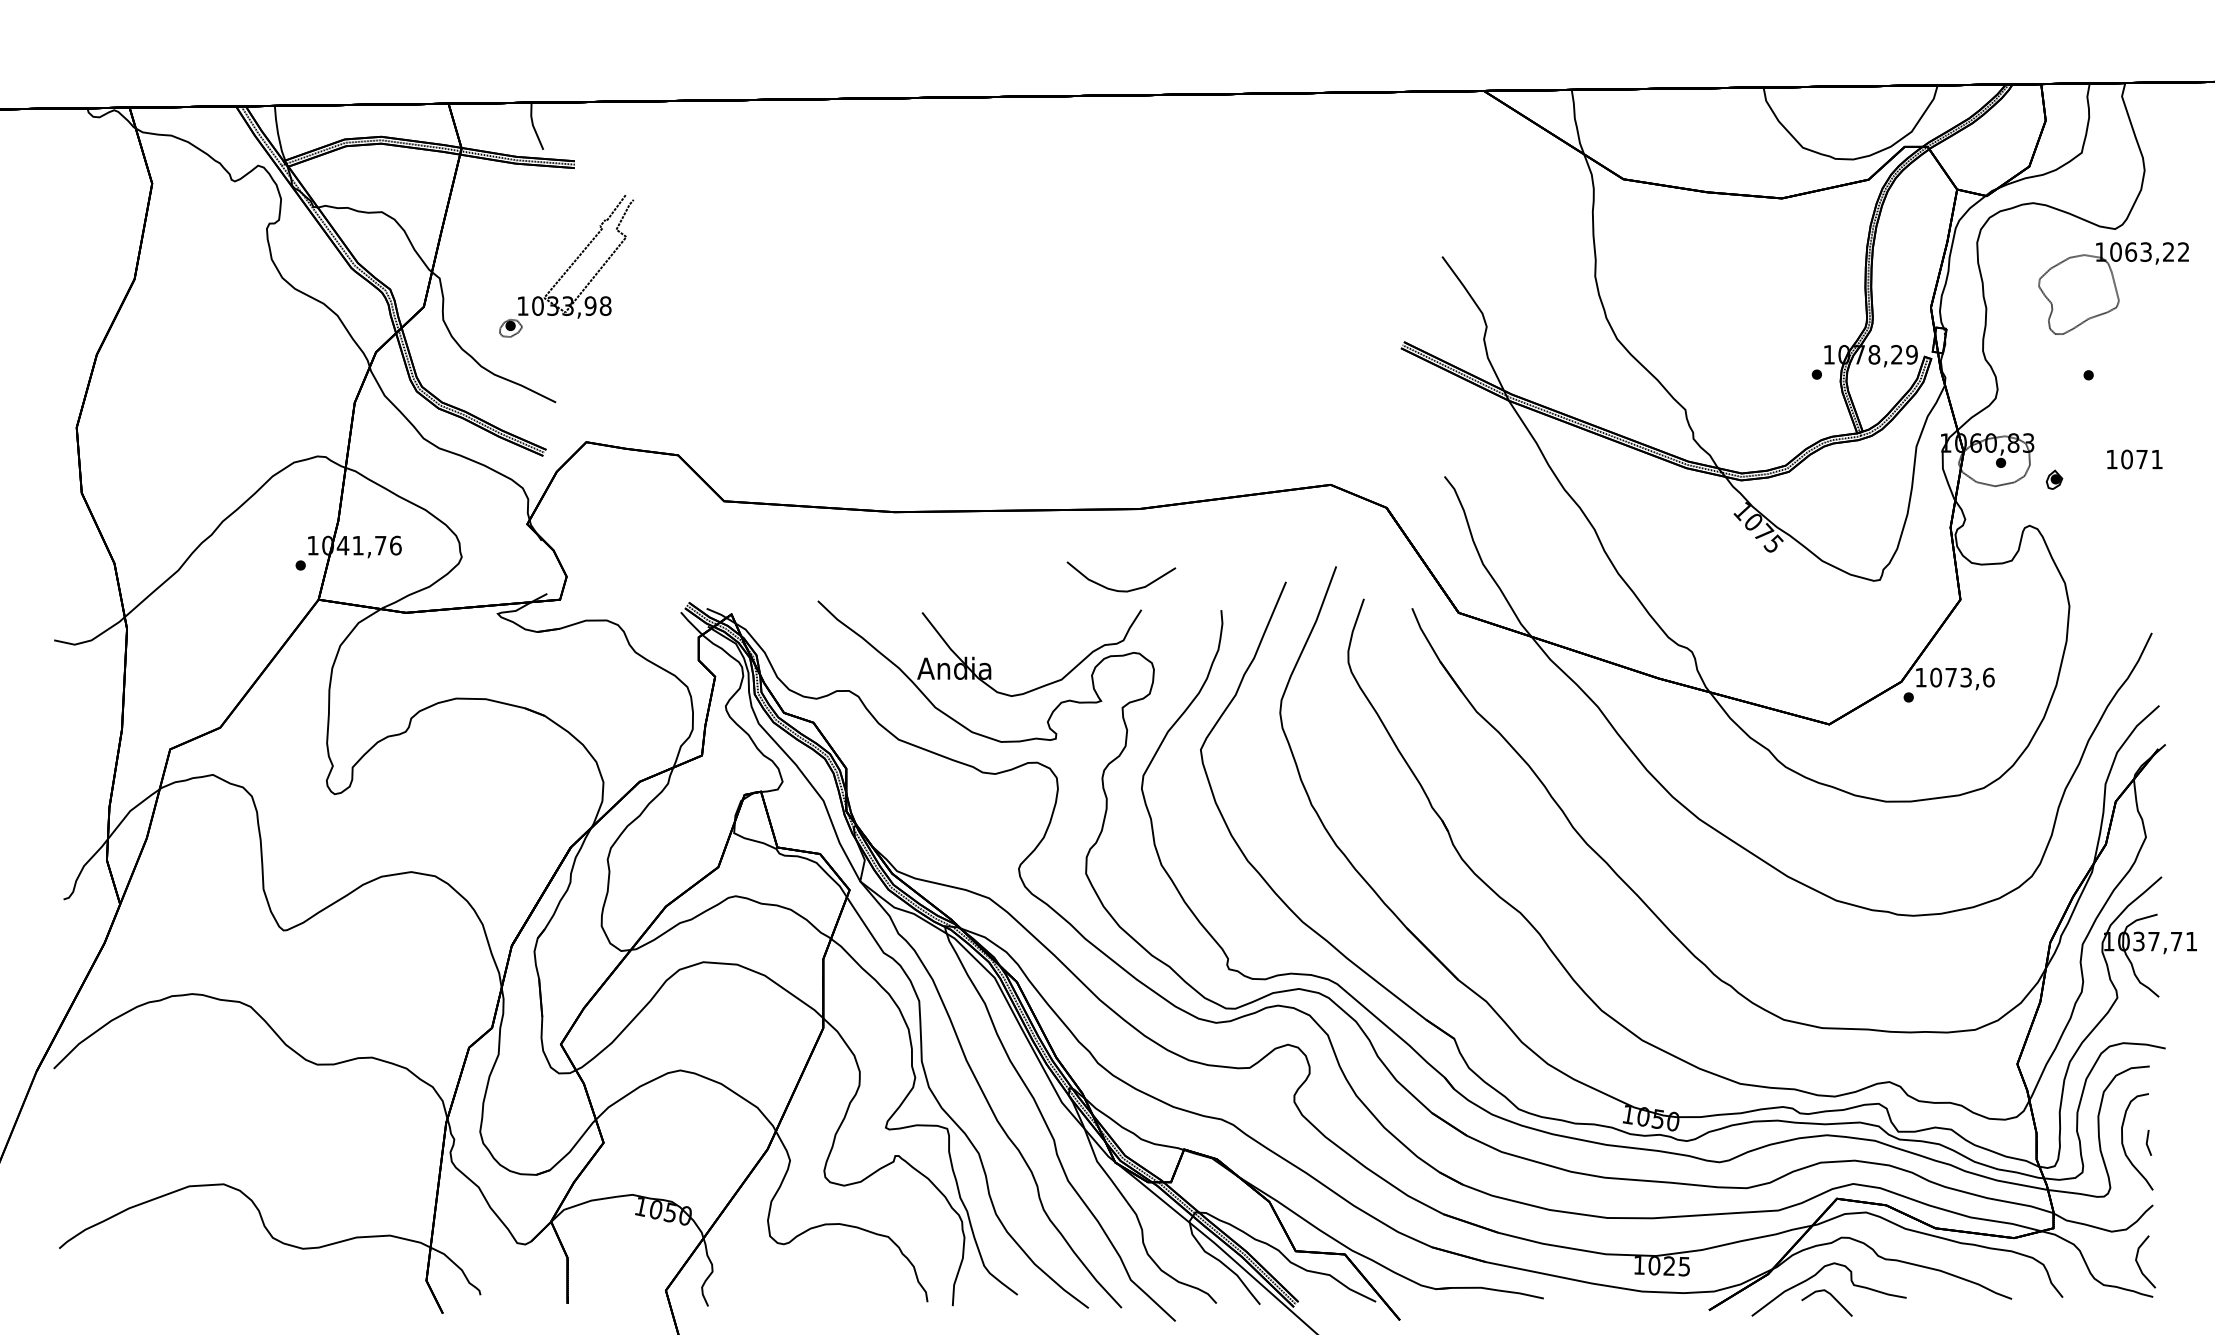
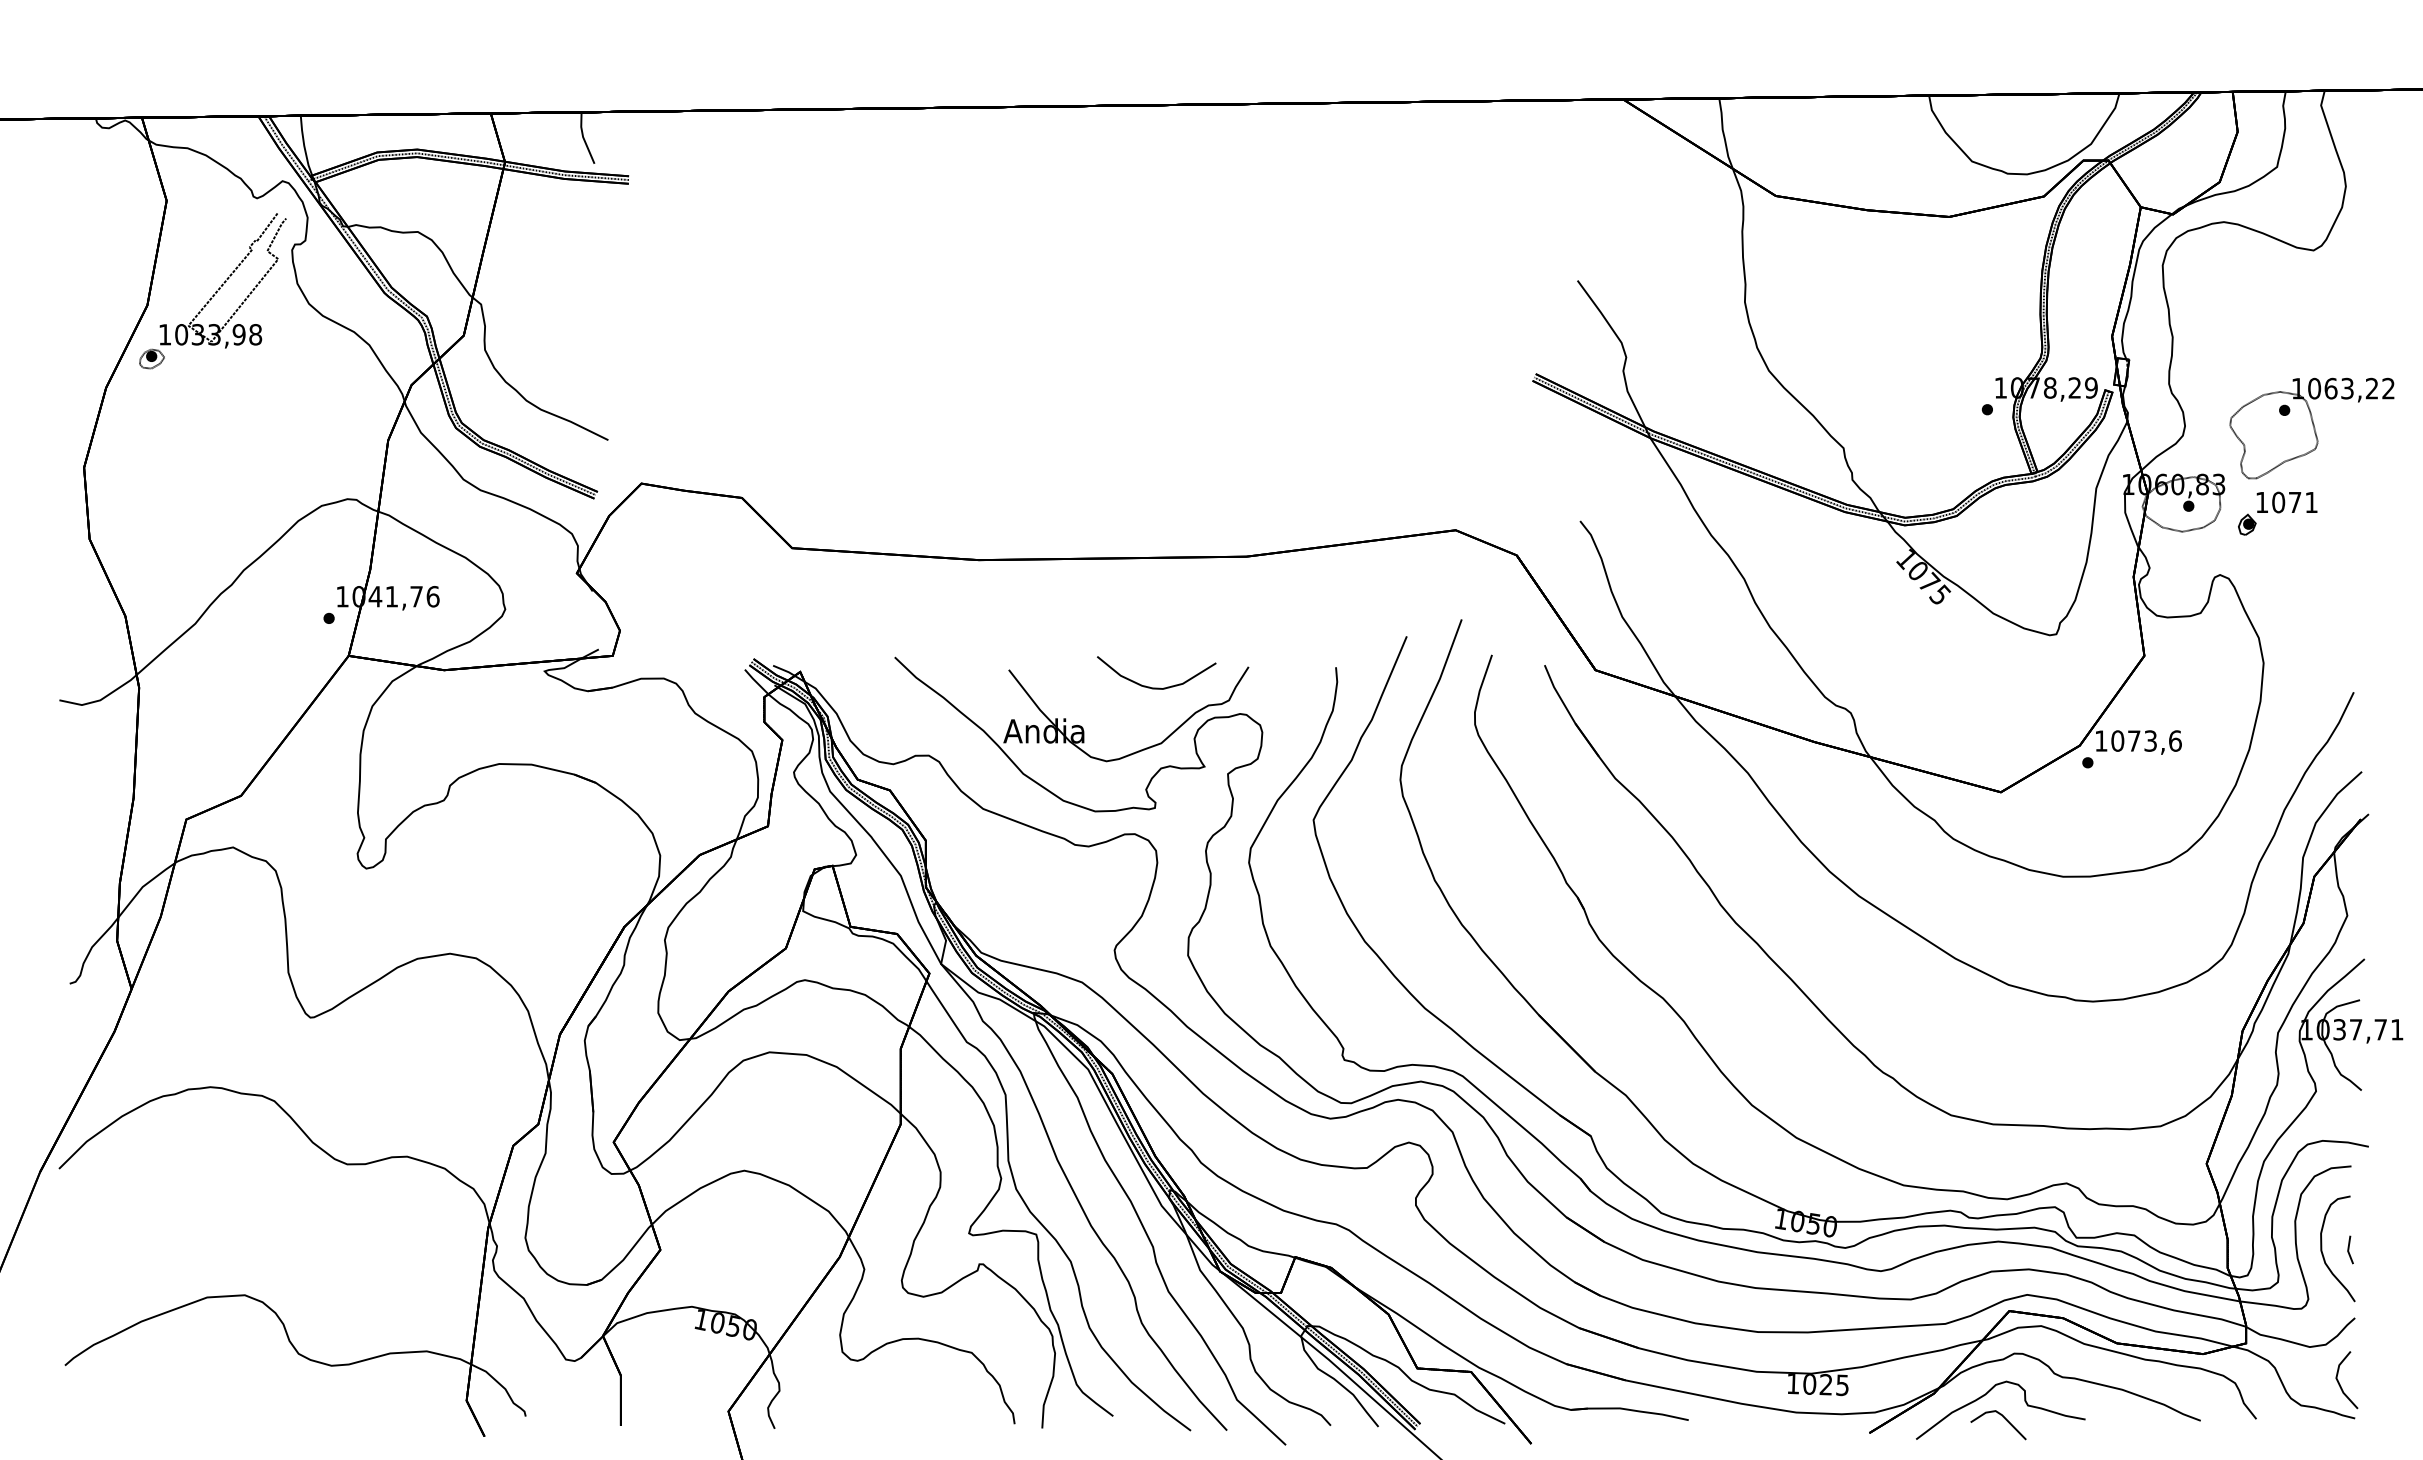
part: (566, 266) -> (212, 291), moved
part: (2113, 288) -> (2311, 428), moved
text: (2134, 459) -> (2286, 502), moved
curve: (1121, 590) -> (1156, 687), moved

